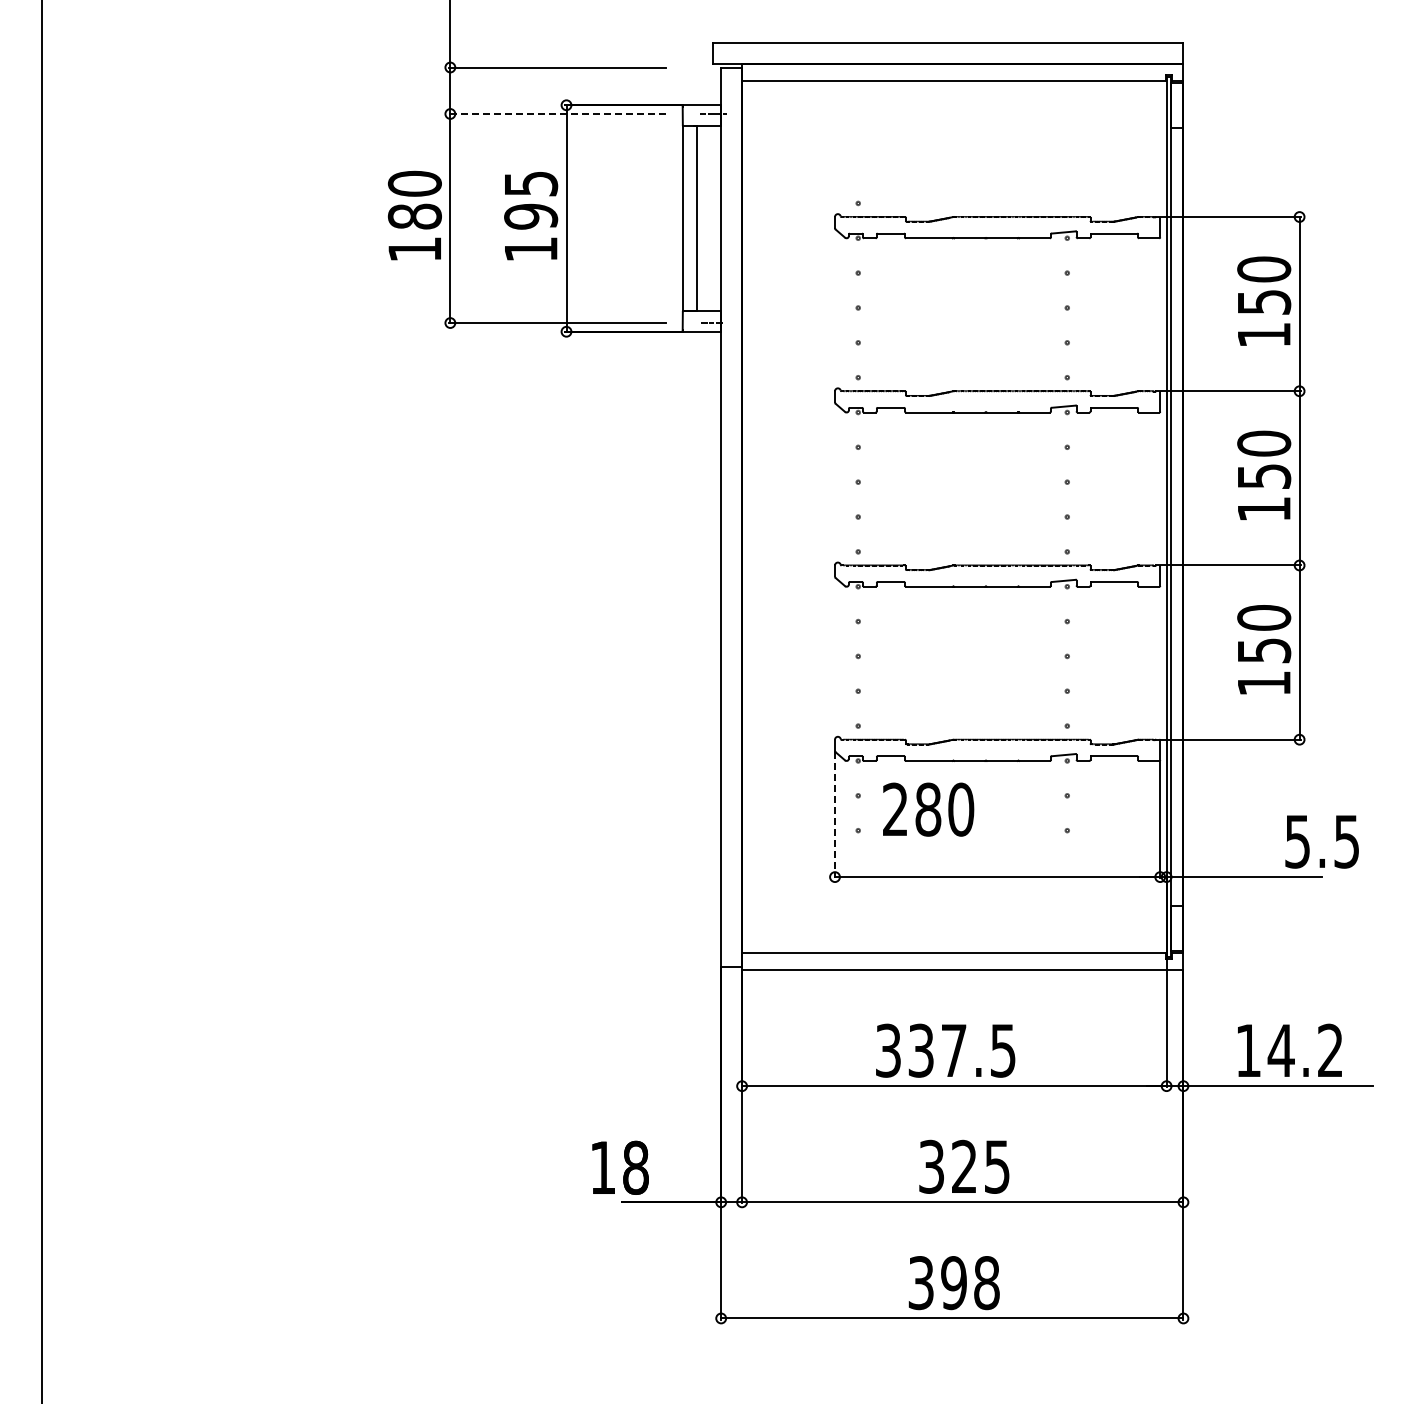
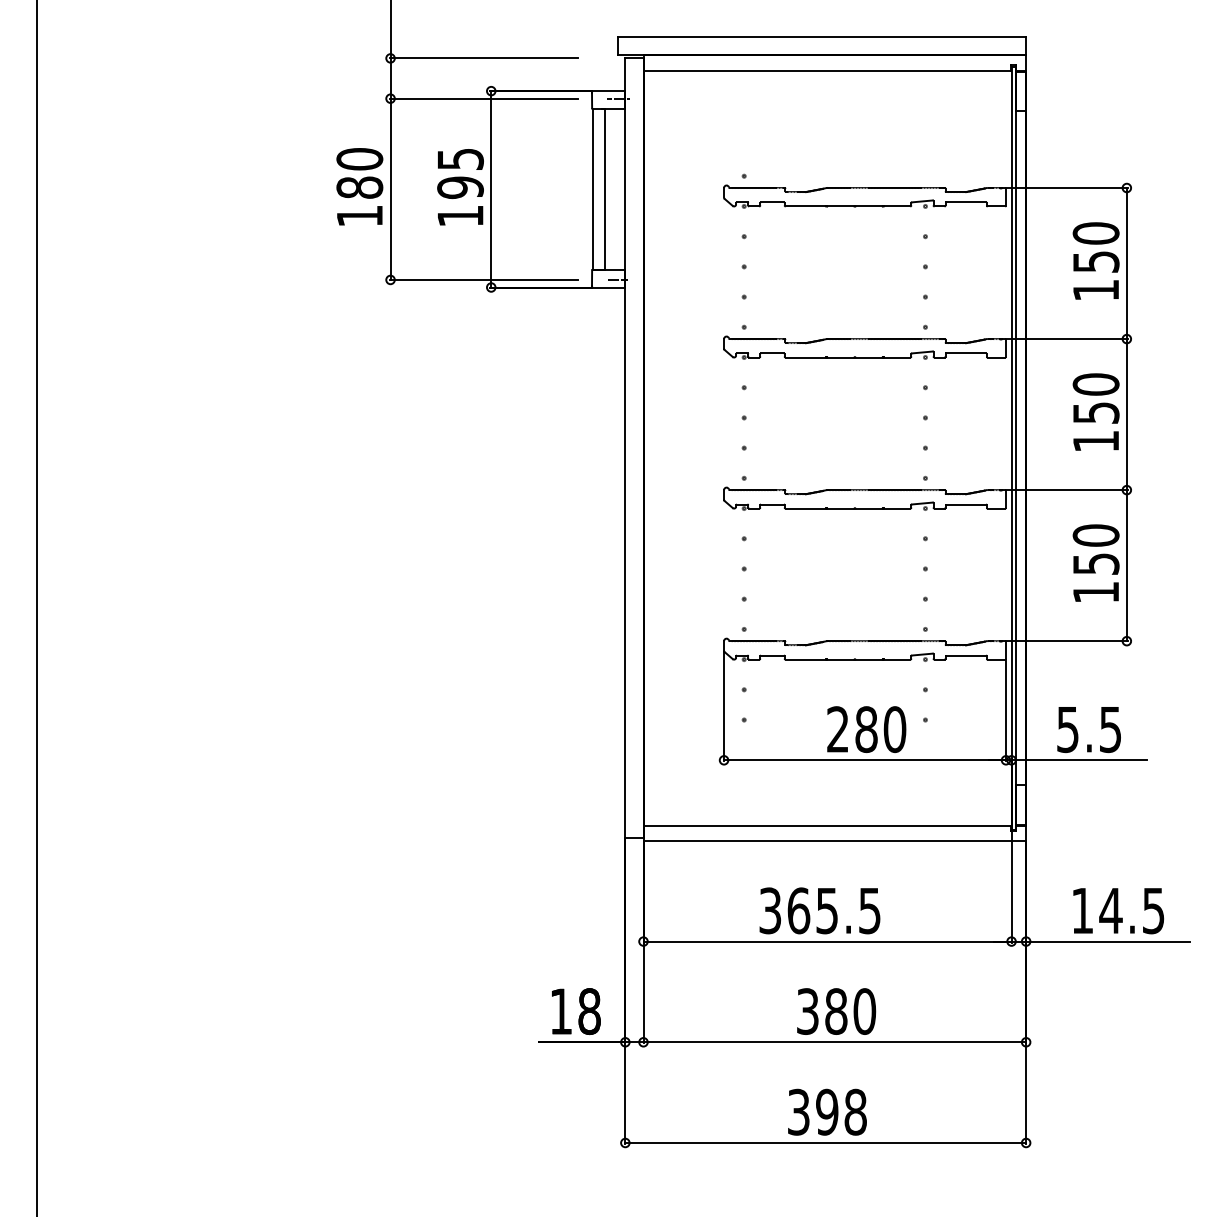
line: (557, 113) -> (483, 98), dashed -> solid
text: (928, 809) -> (866, 729), moved
line: (835, 815) -> (724, 706), dashed -> solid
text: (1321, 841) -> (1088, 729), moved
text: (937, 1050) -> (812, 910), 337.5 -> 365.5
text: (1330, 1050) -> (1153, 910), 14.2 -> 14.5
text: (980, 1166) -> (850, 1011), 325 -> 380
text: (620, 1167) -> (576, 1011), moved

